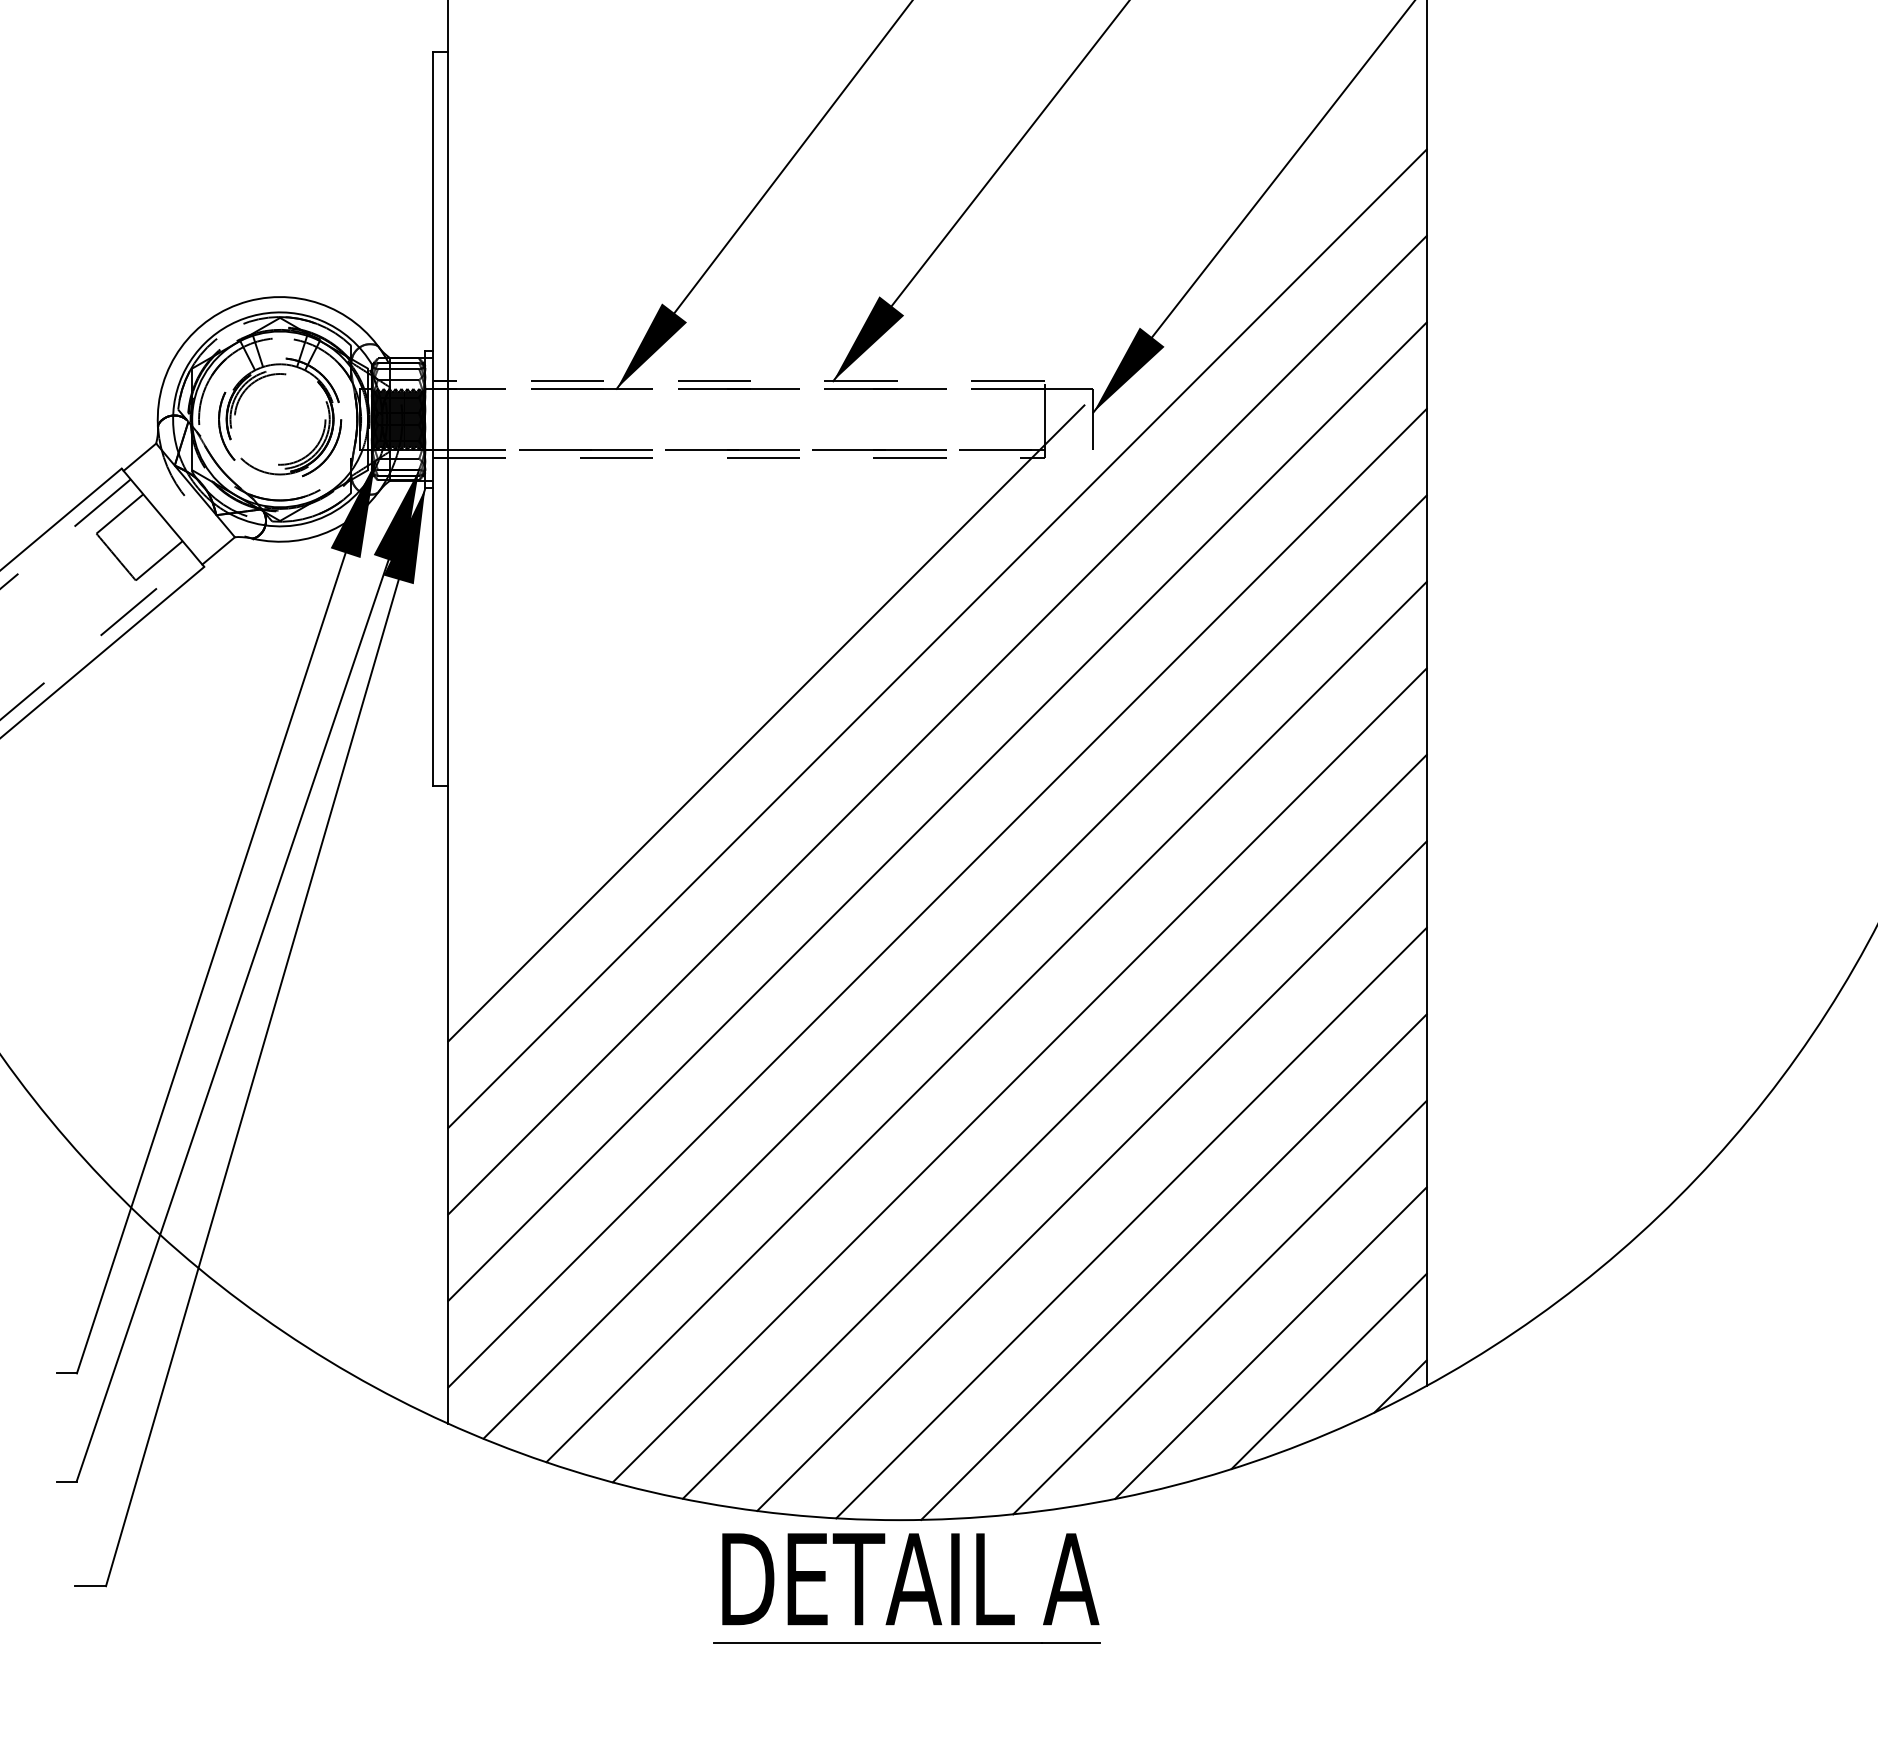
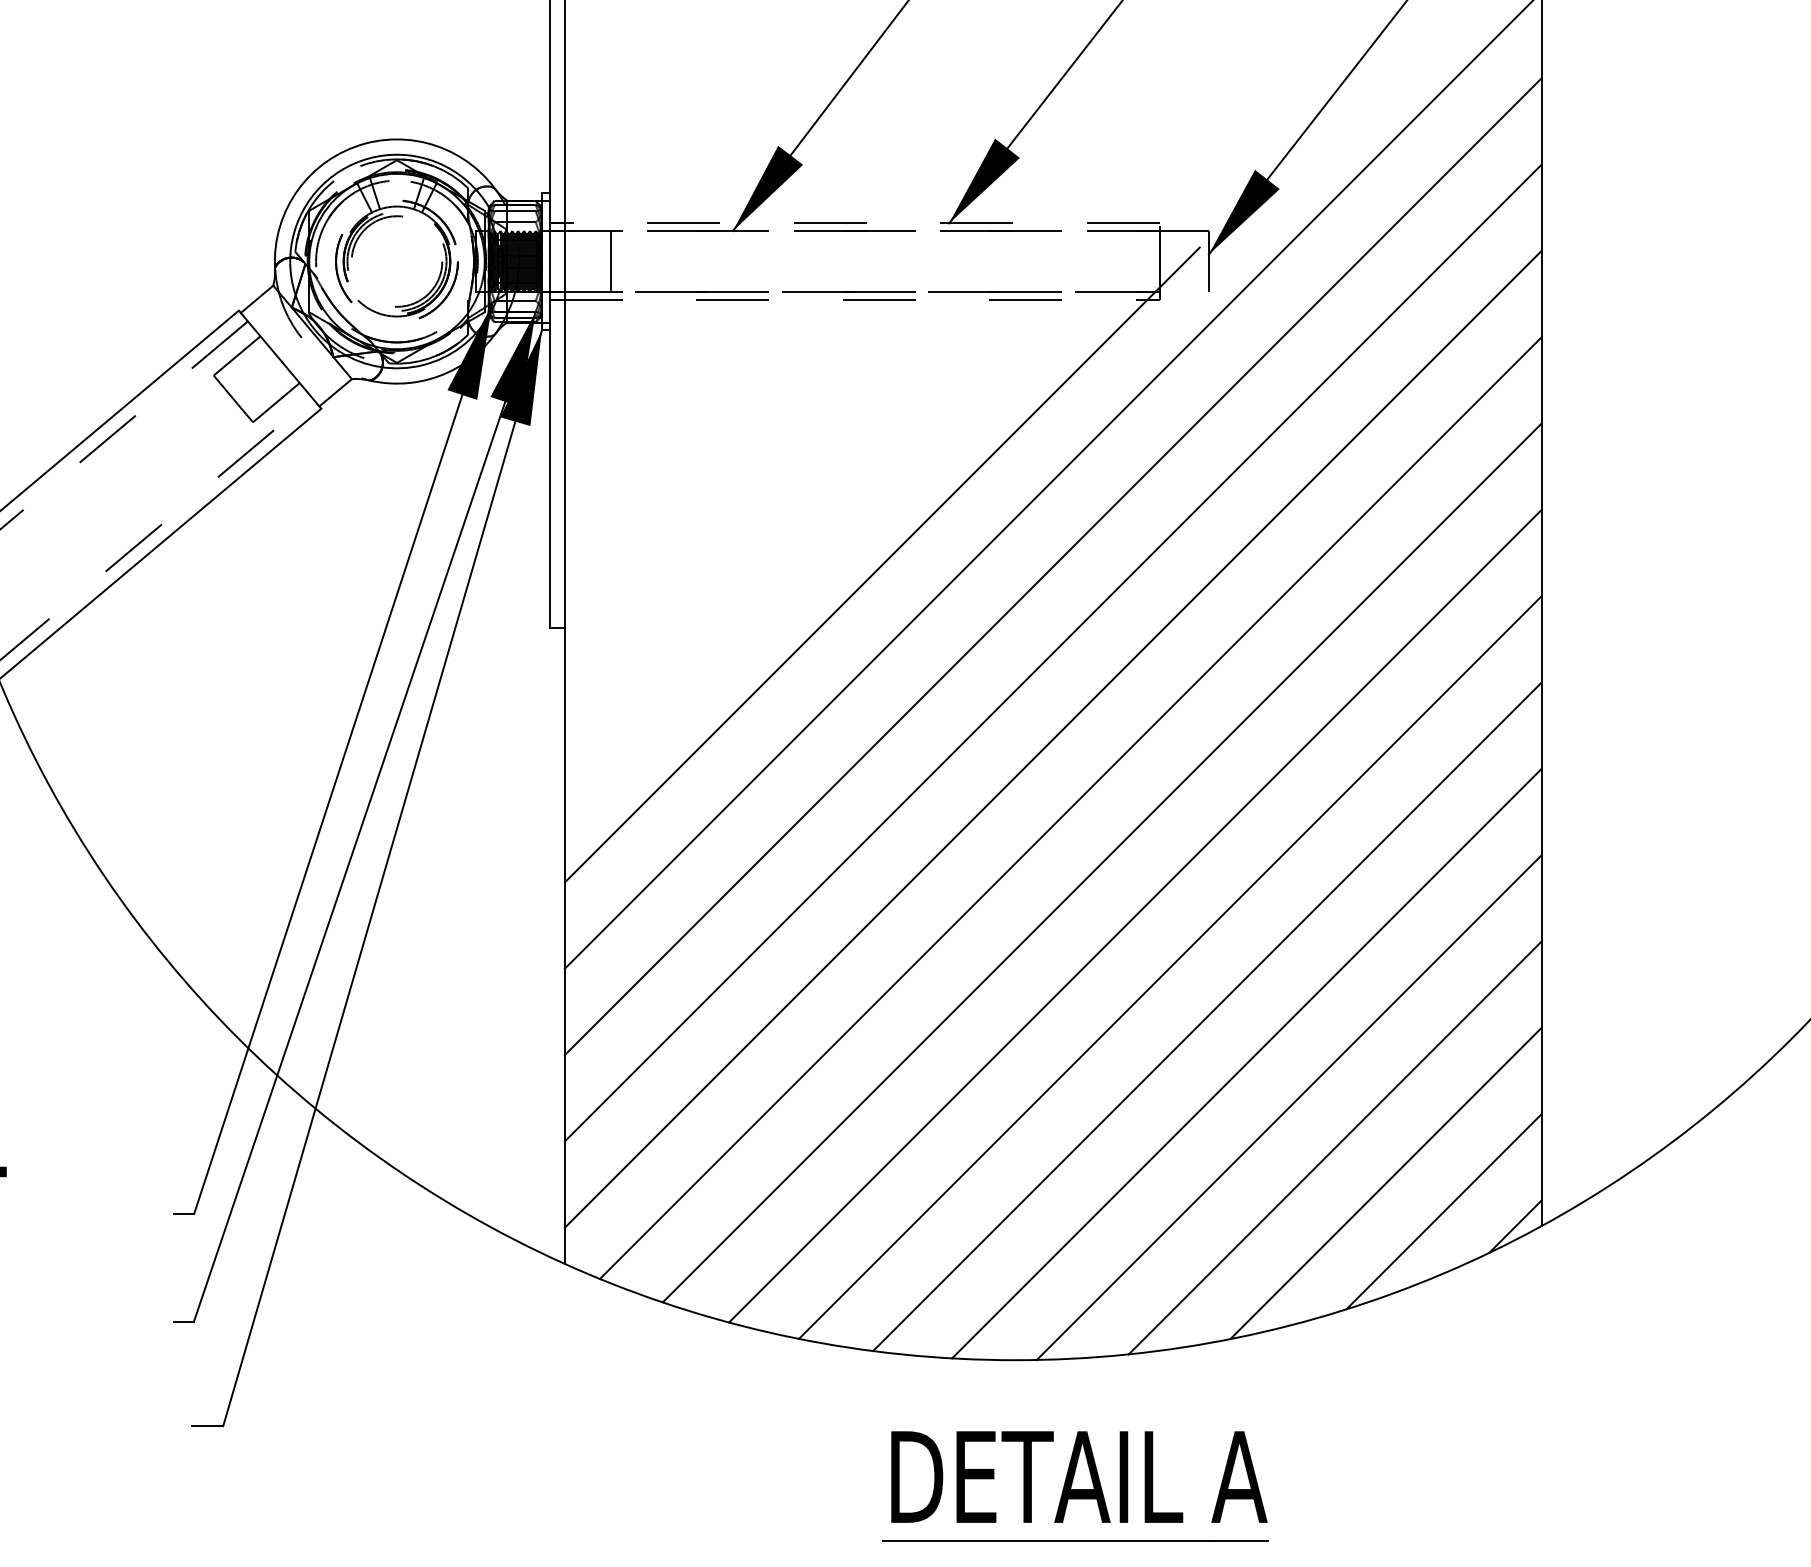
line: (494, 419) -> (610, 261), added
part: (906, 1588) -> (1075, 1486), moved

